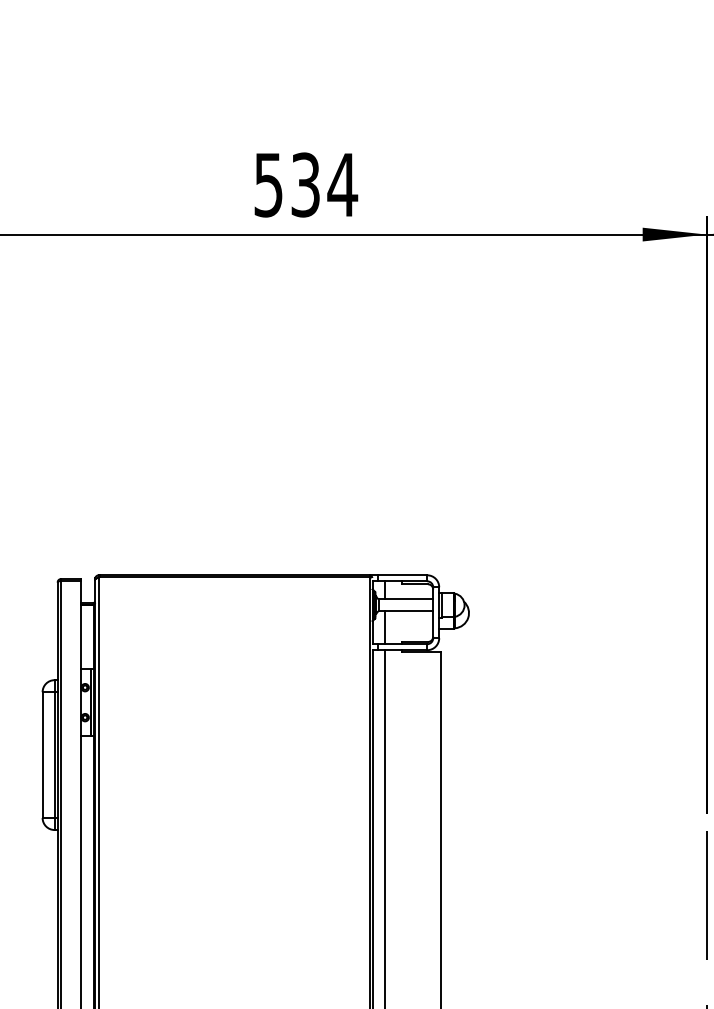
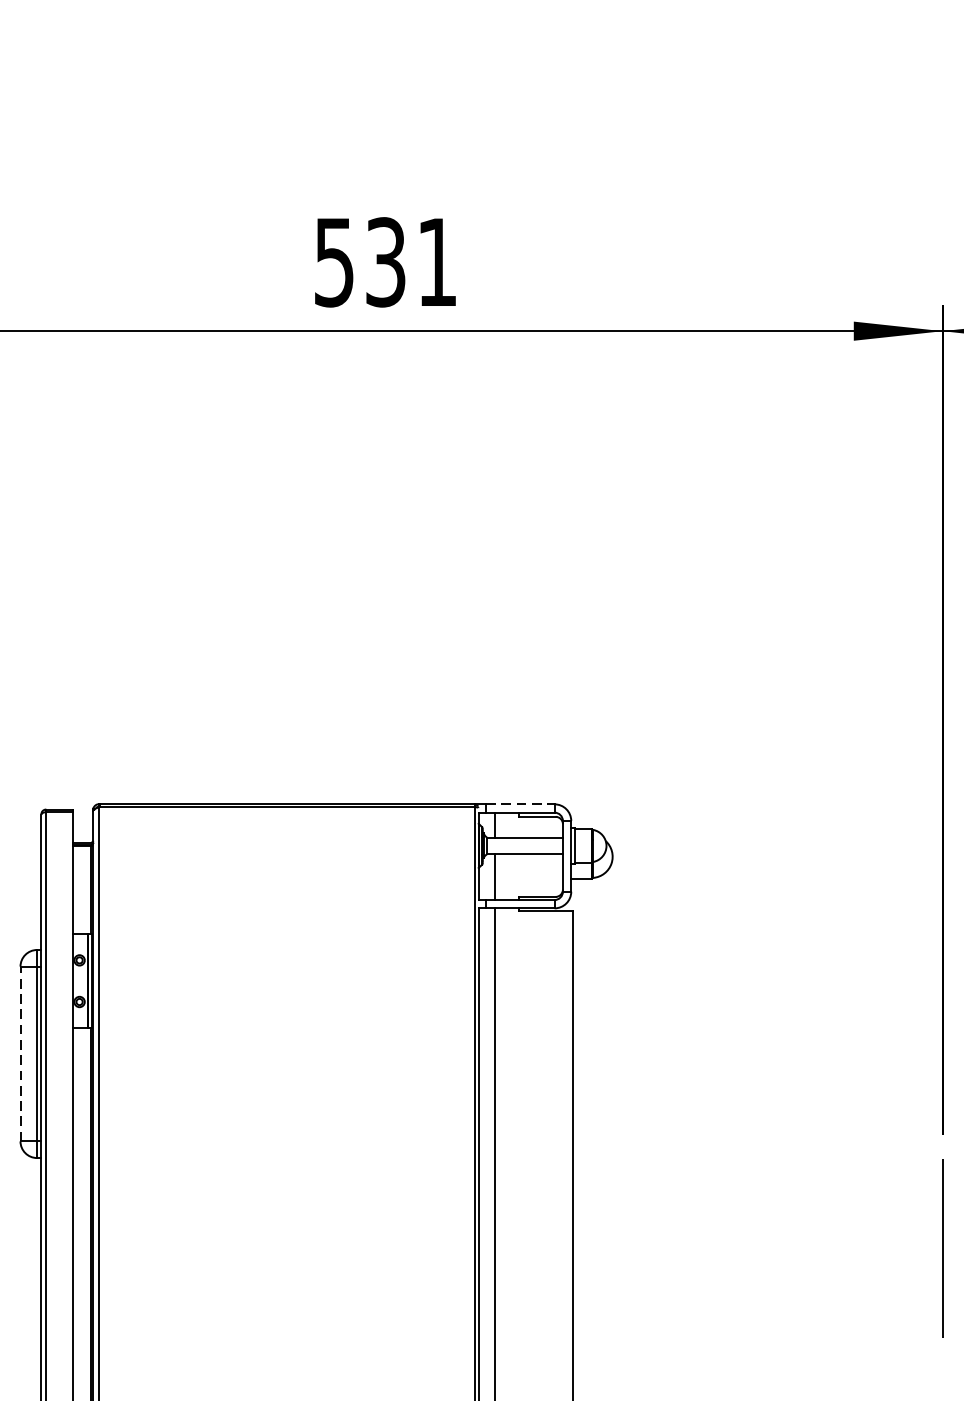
text: (342, 184) -> (436, 261), 534 -> 531
line: (402, 575) -> (520, 804), solid -> dashed
line: (42, 755) -> (20, 1054), solid -> dashed

